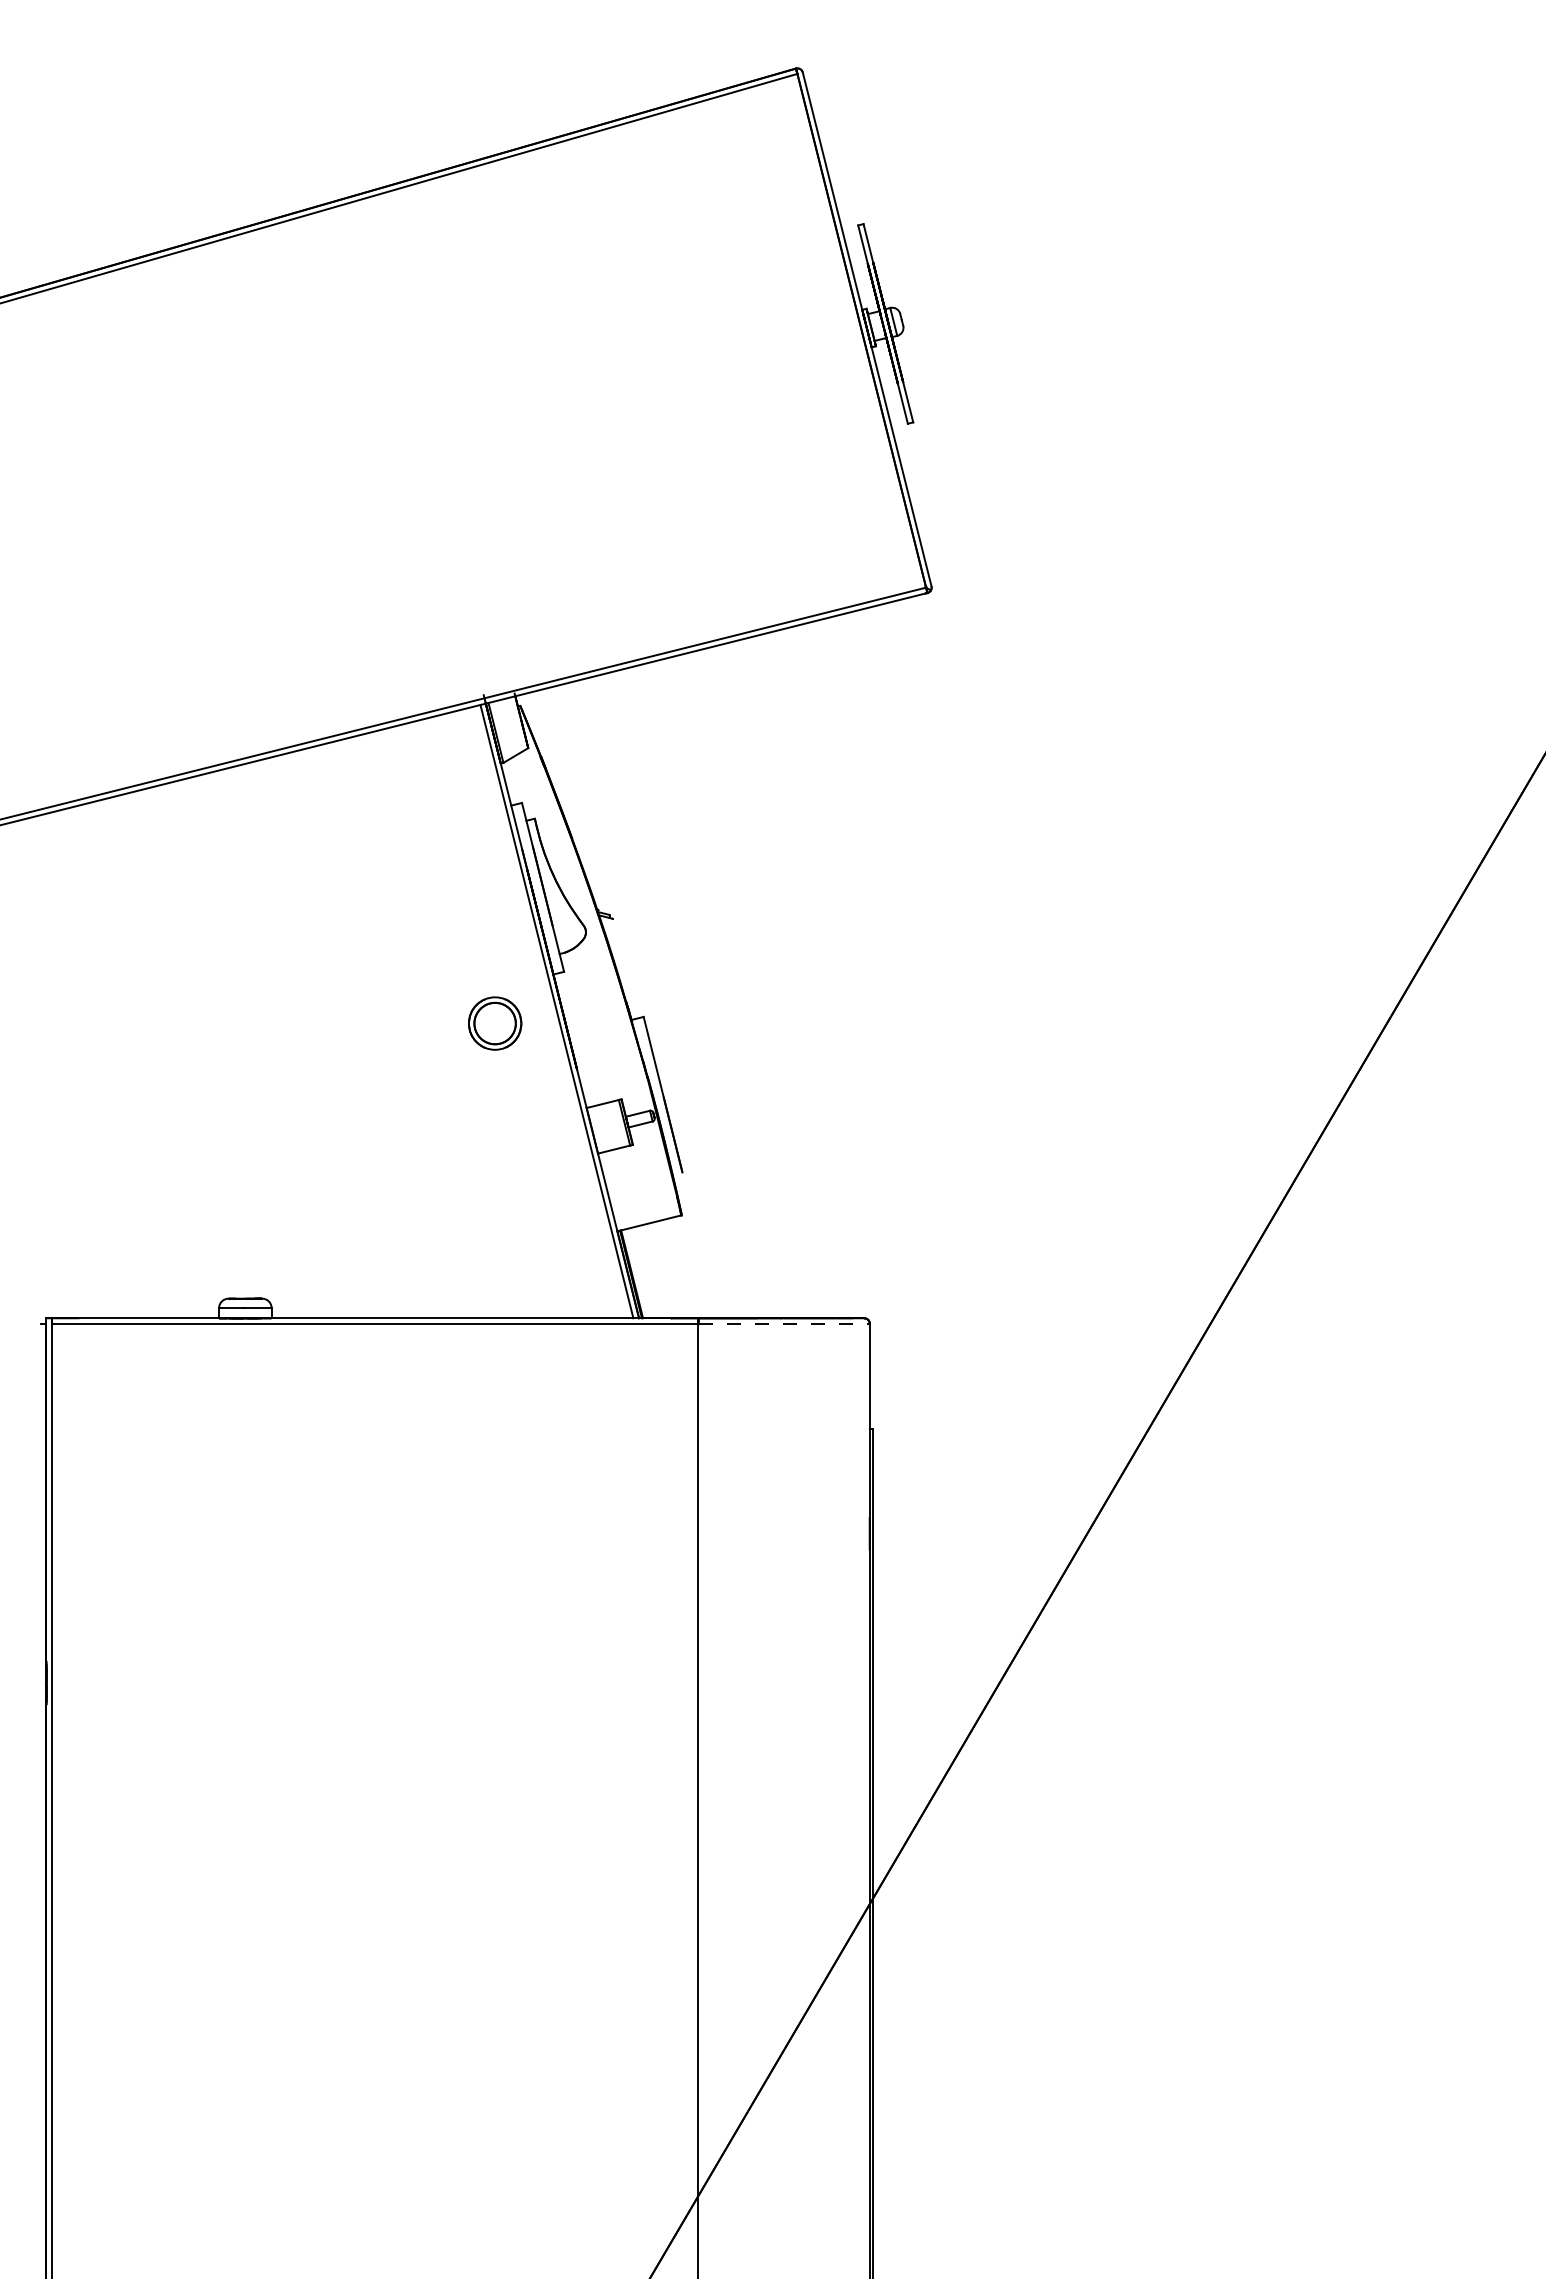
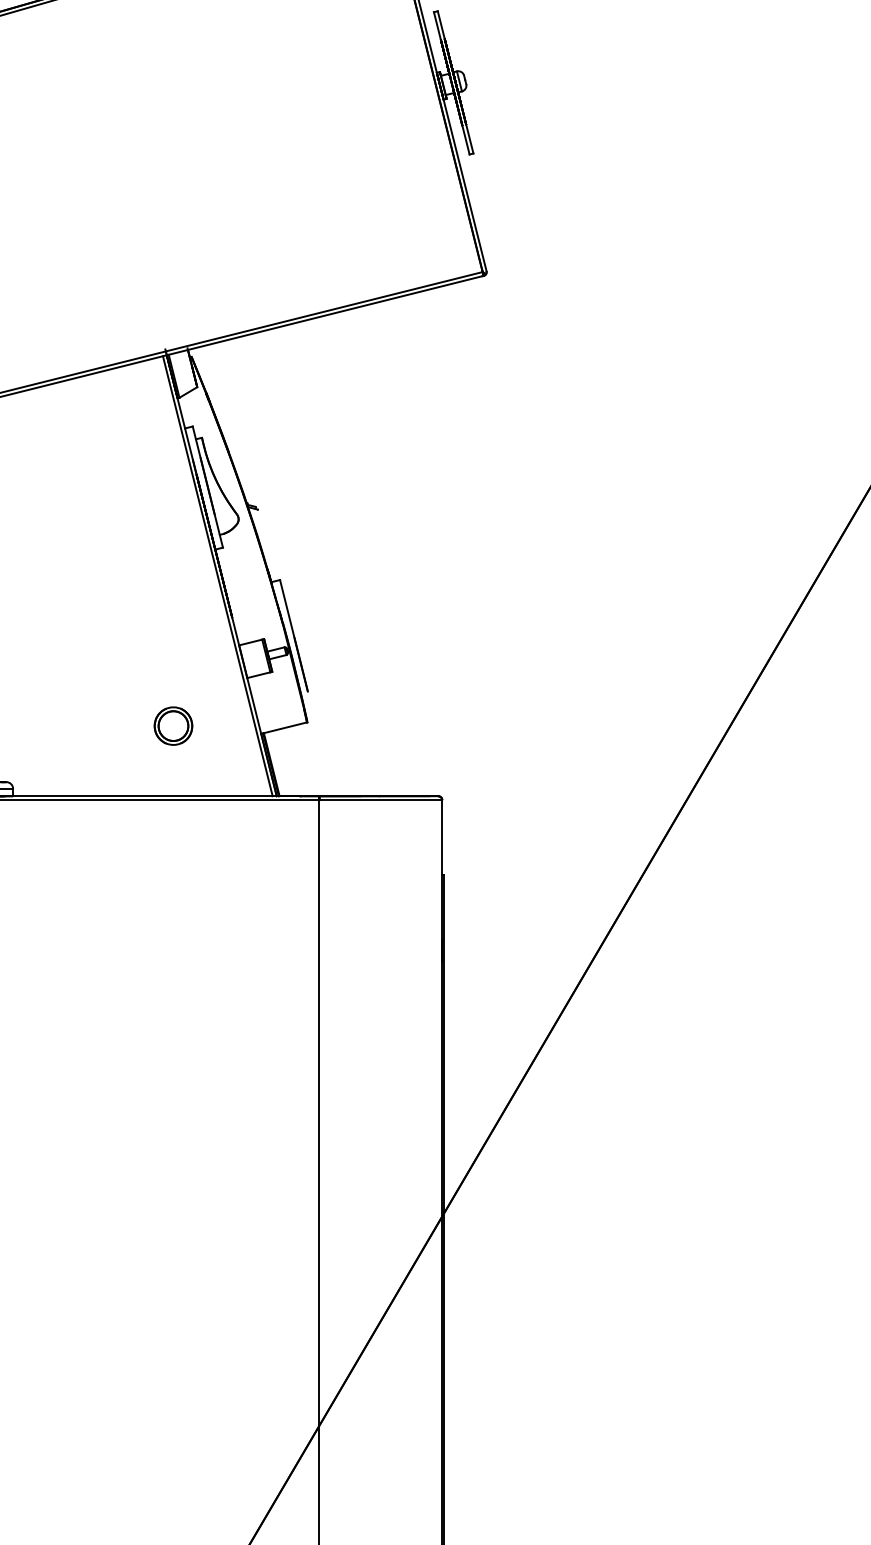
part: (495, 1023) -> (173, 726), moved
line: (784, 1323) -> (381, 799), dashed -> solid

